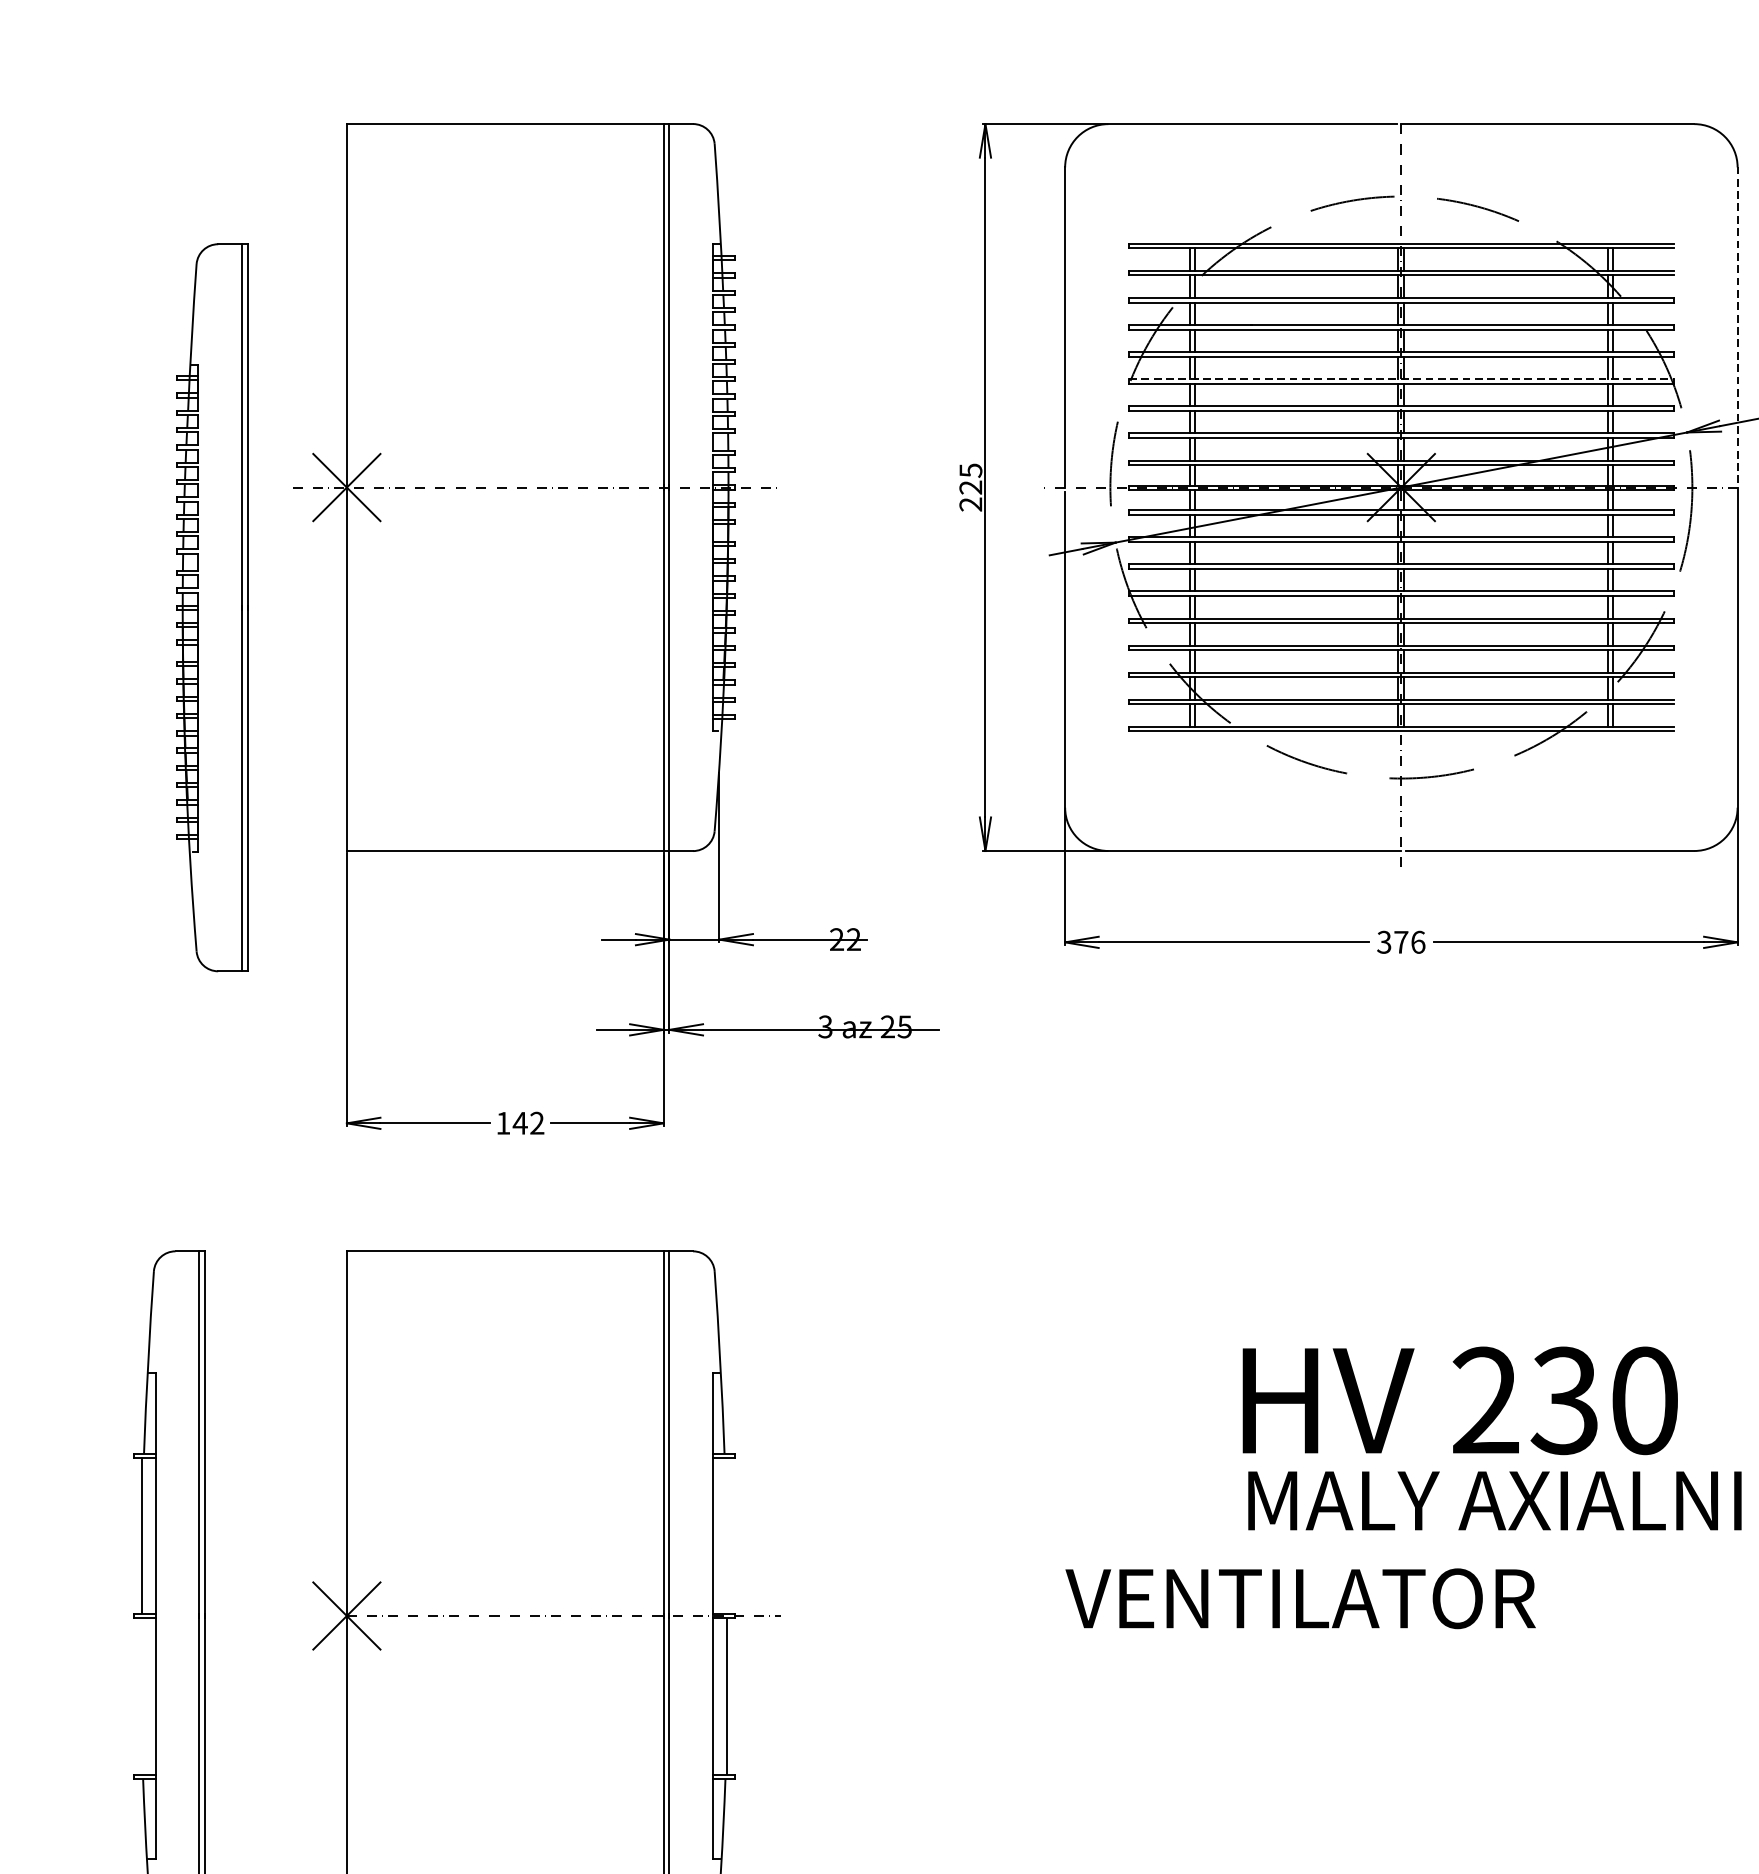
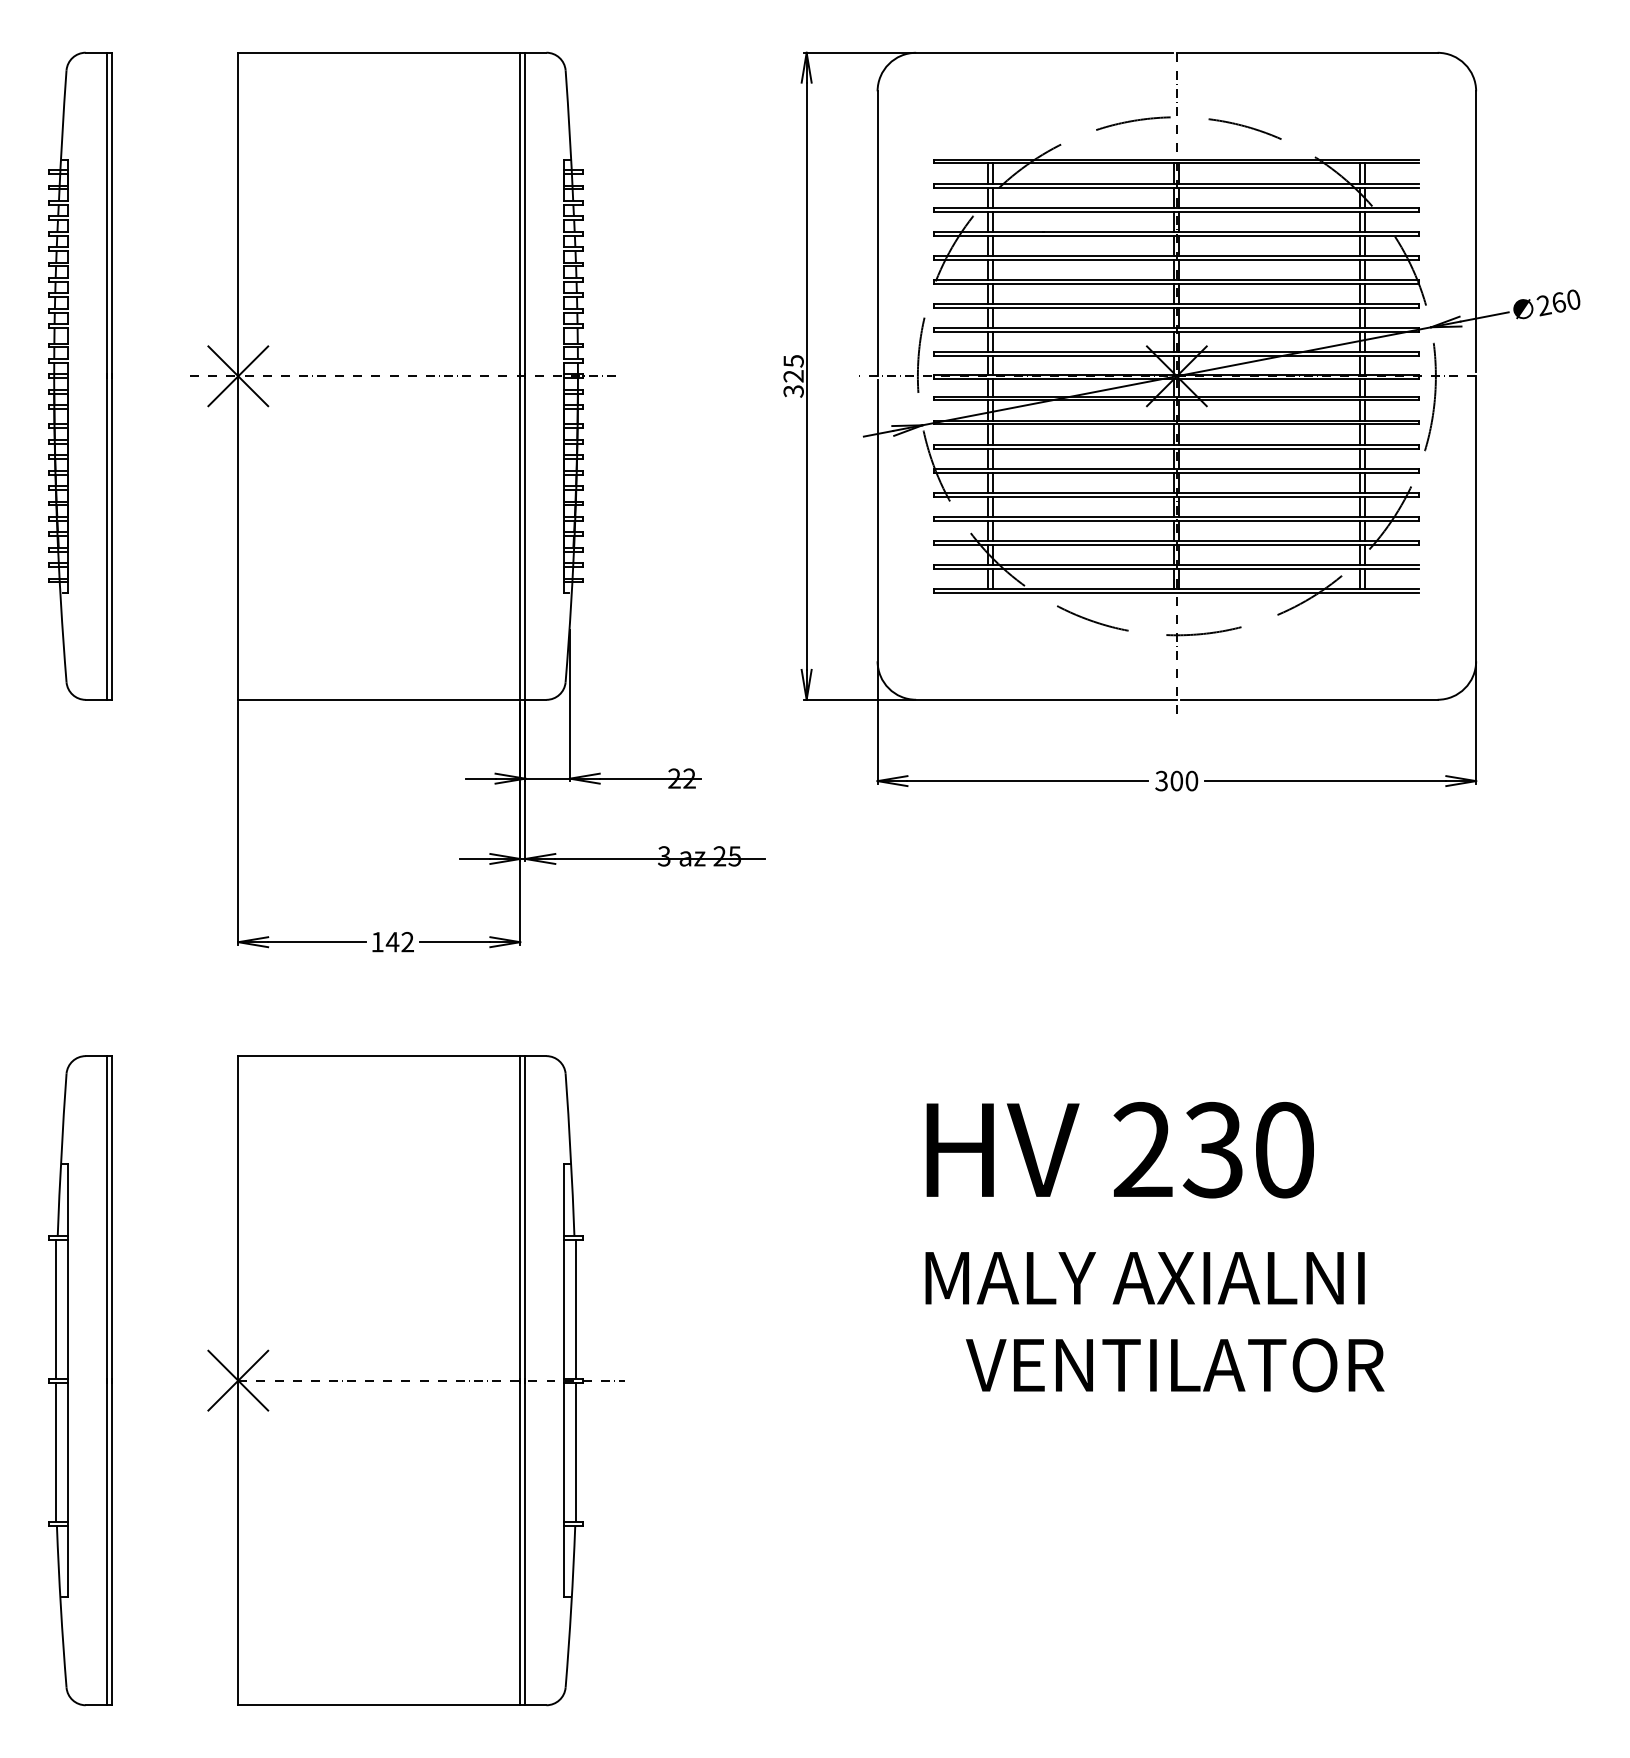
line: (1738, 324) -> (1476, 231), dashed -> solid
line: (1400, 378) -> (1176, 279), dashed -> solid
text: (970, 504) -> (793, 391), 225 -> 325
part: (212, 606) -> (80, 375), moved
text: (1409, 941) -> (1184, 780), 376 -> 300
text: (1459, 1401) -> (1119, 1150), moved
text: (1494, 1501) -> (1144, 1278), moved
line: (726, 1536) -> (576, 1309), added
text: (1300, 1598) -> (1175, 1365), moved
line: (141, 1696) -> (55, 1452), added

